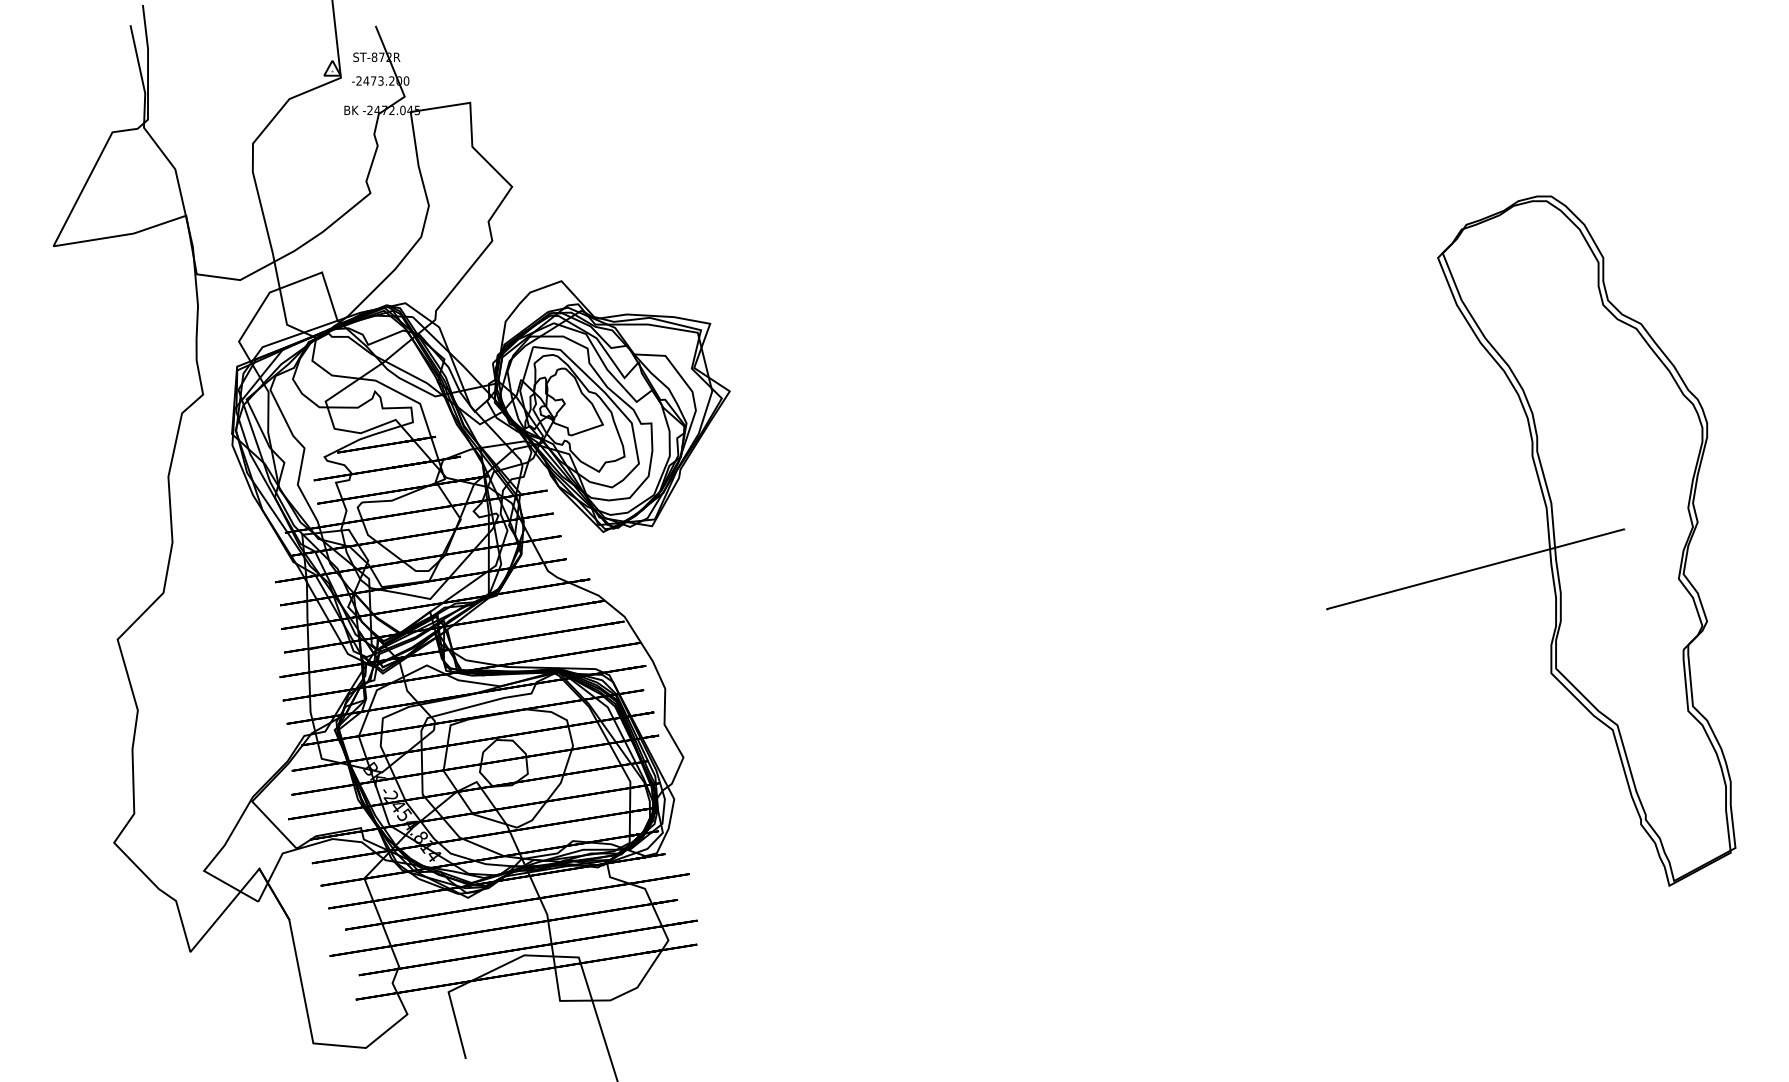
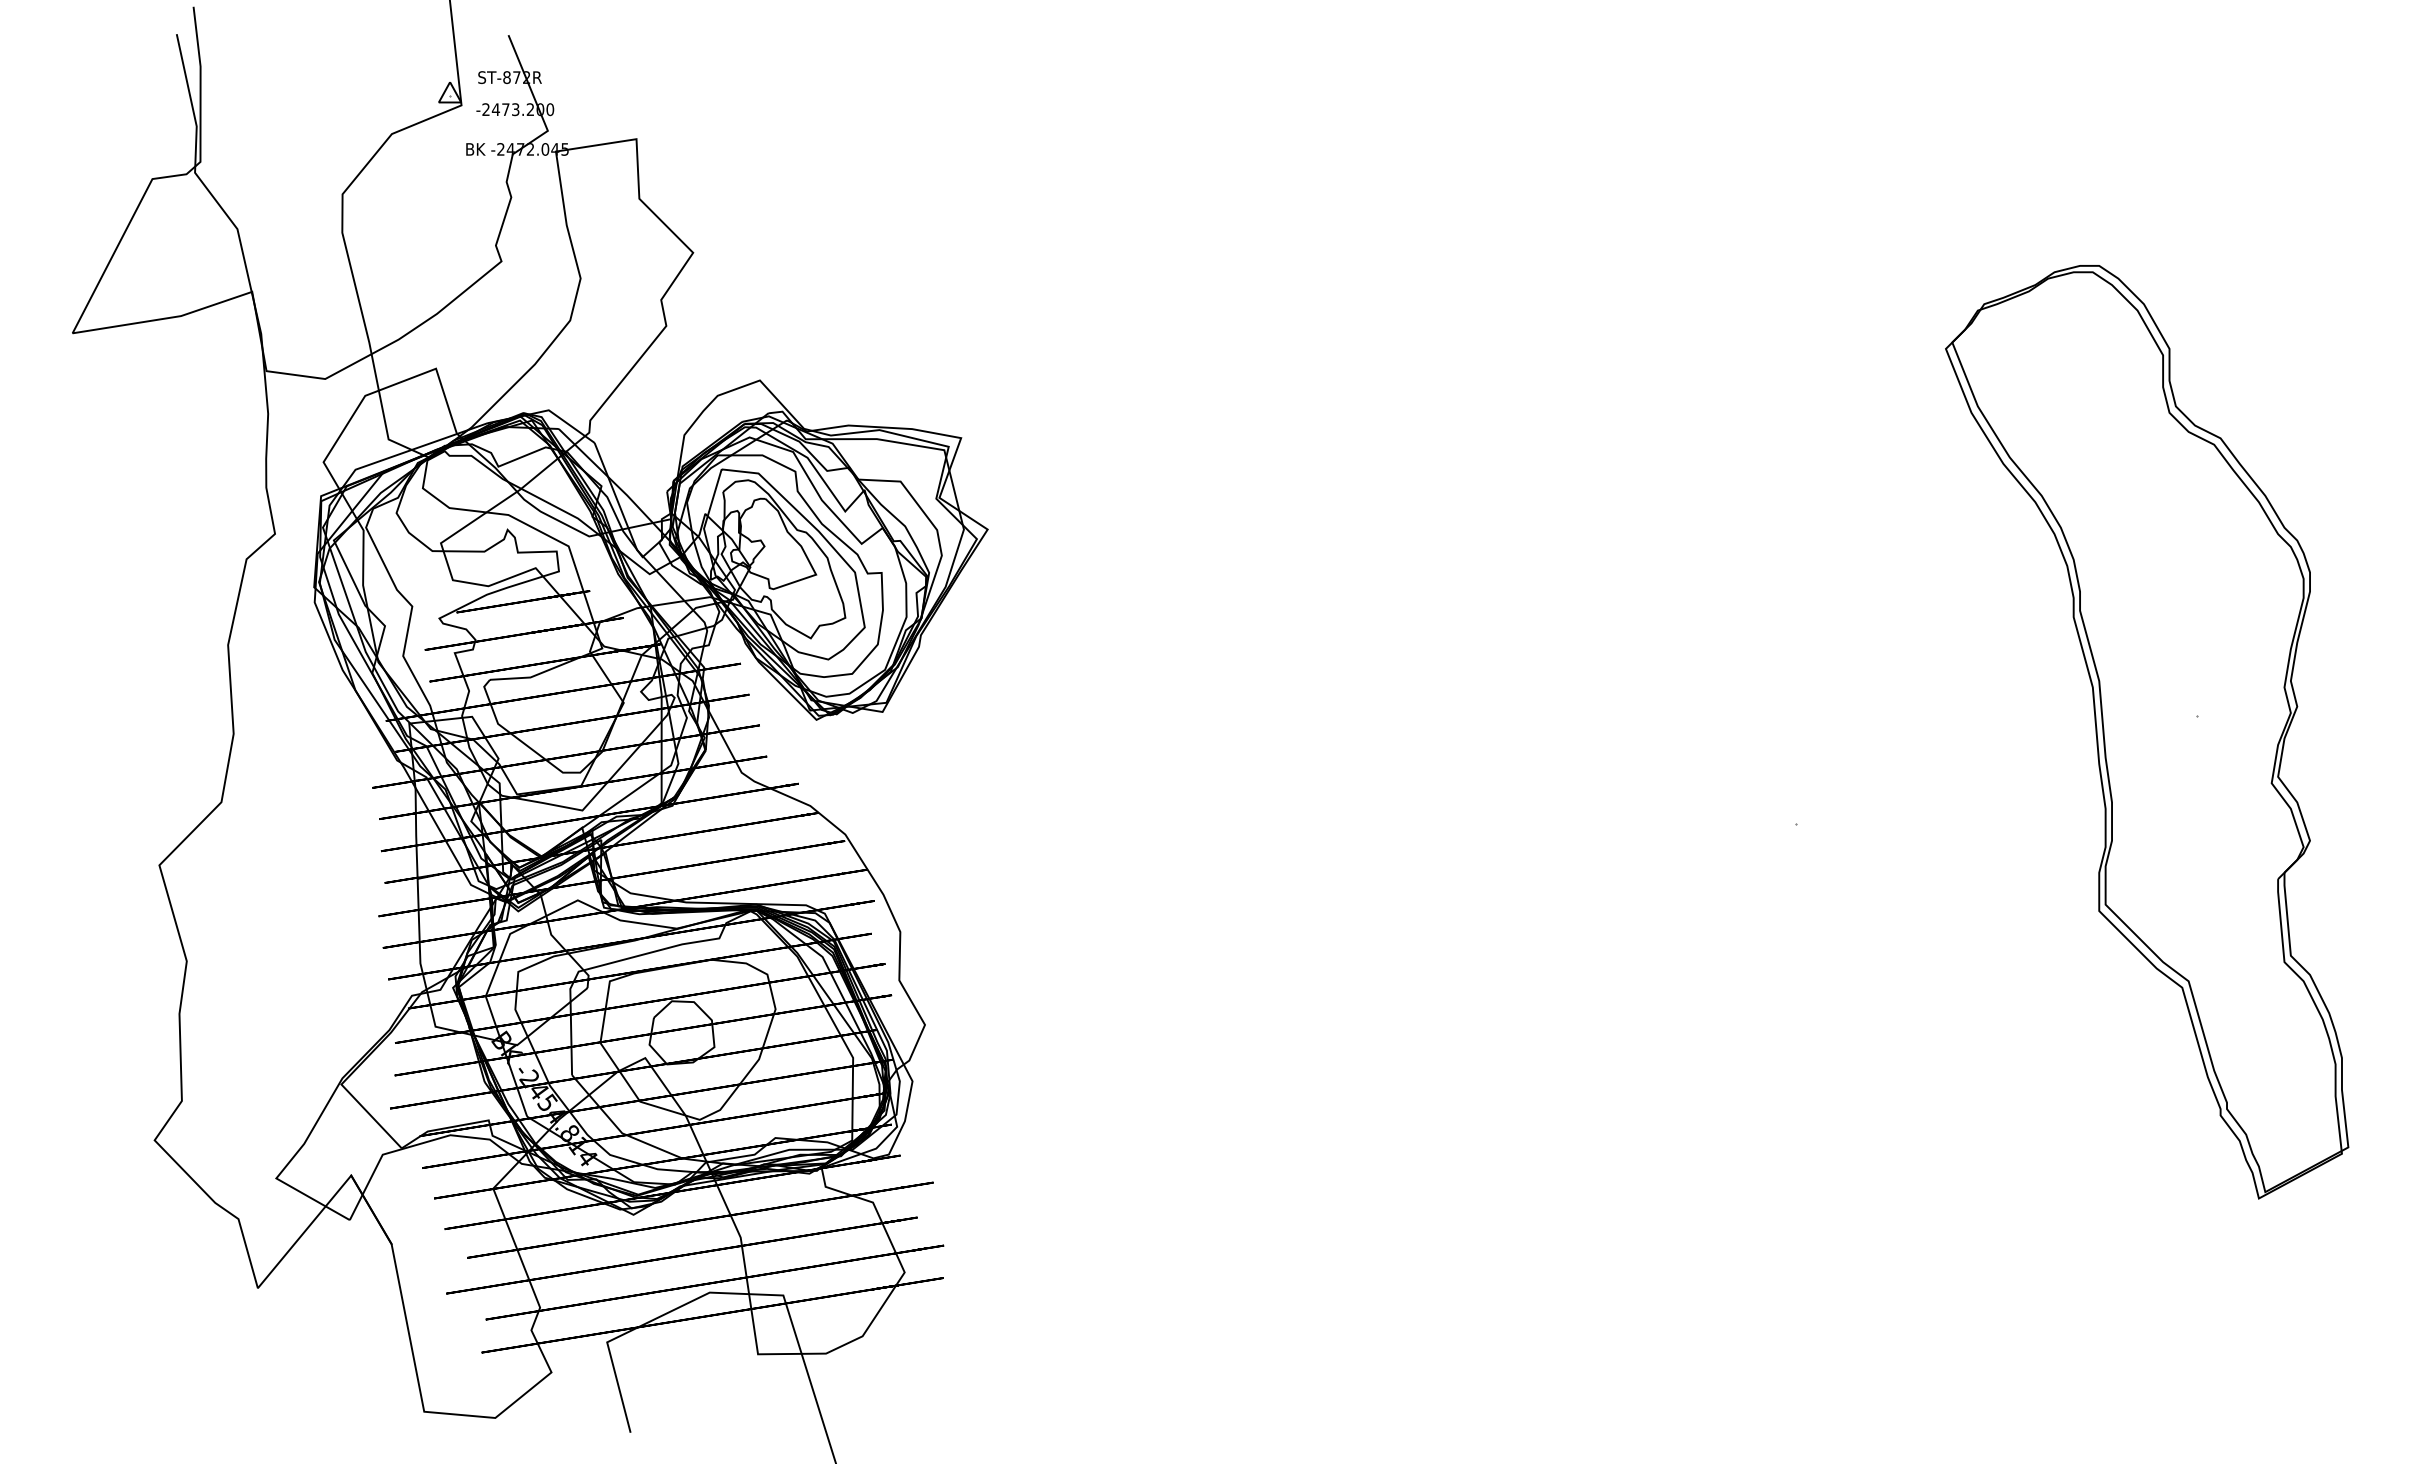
line: (1475, 569) -> (1996, 770), removed

